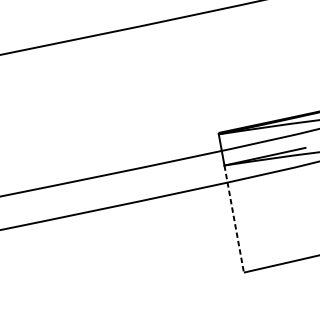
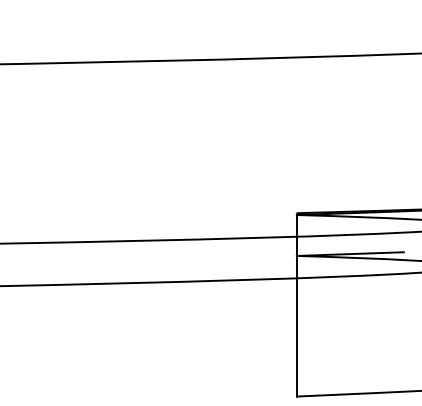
line: (233, 219) -> (296, 326), dashed -> solid

